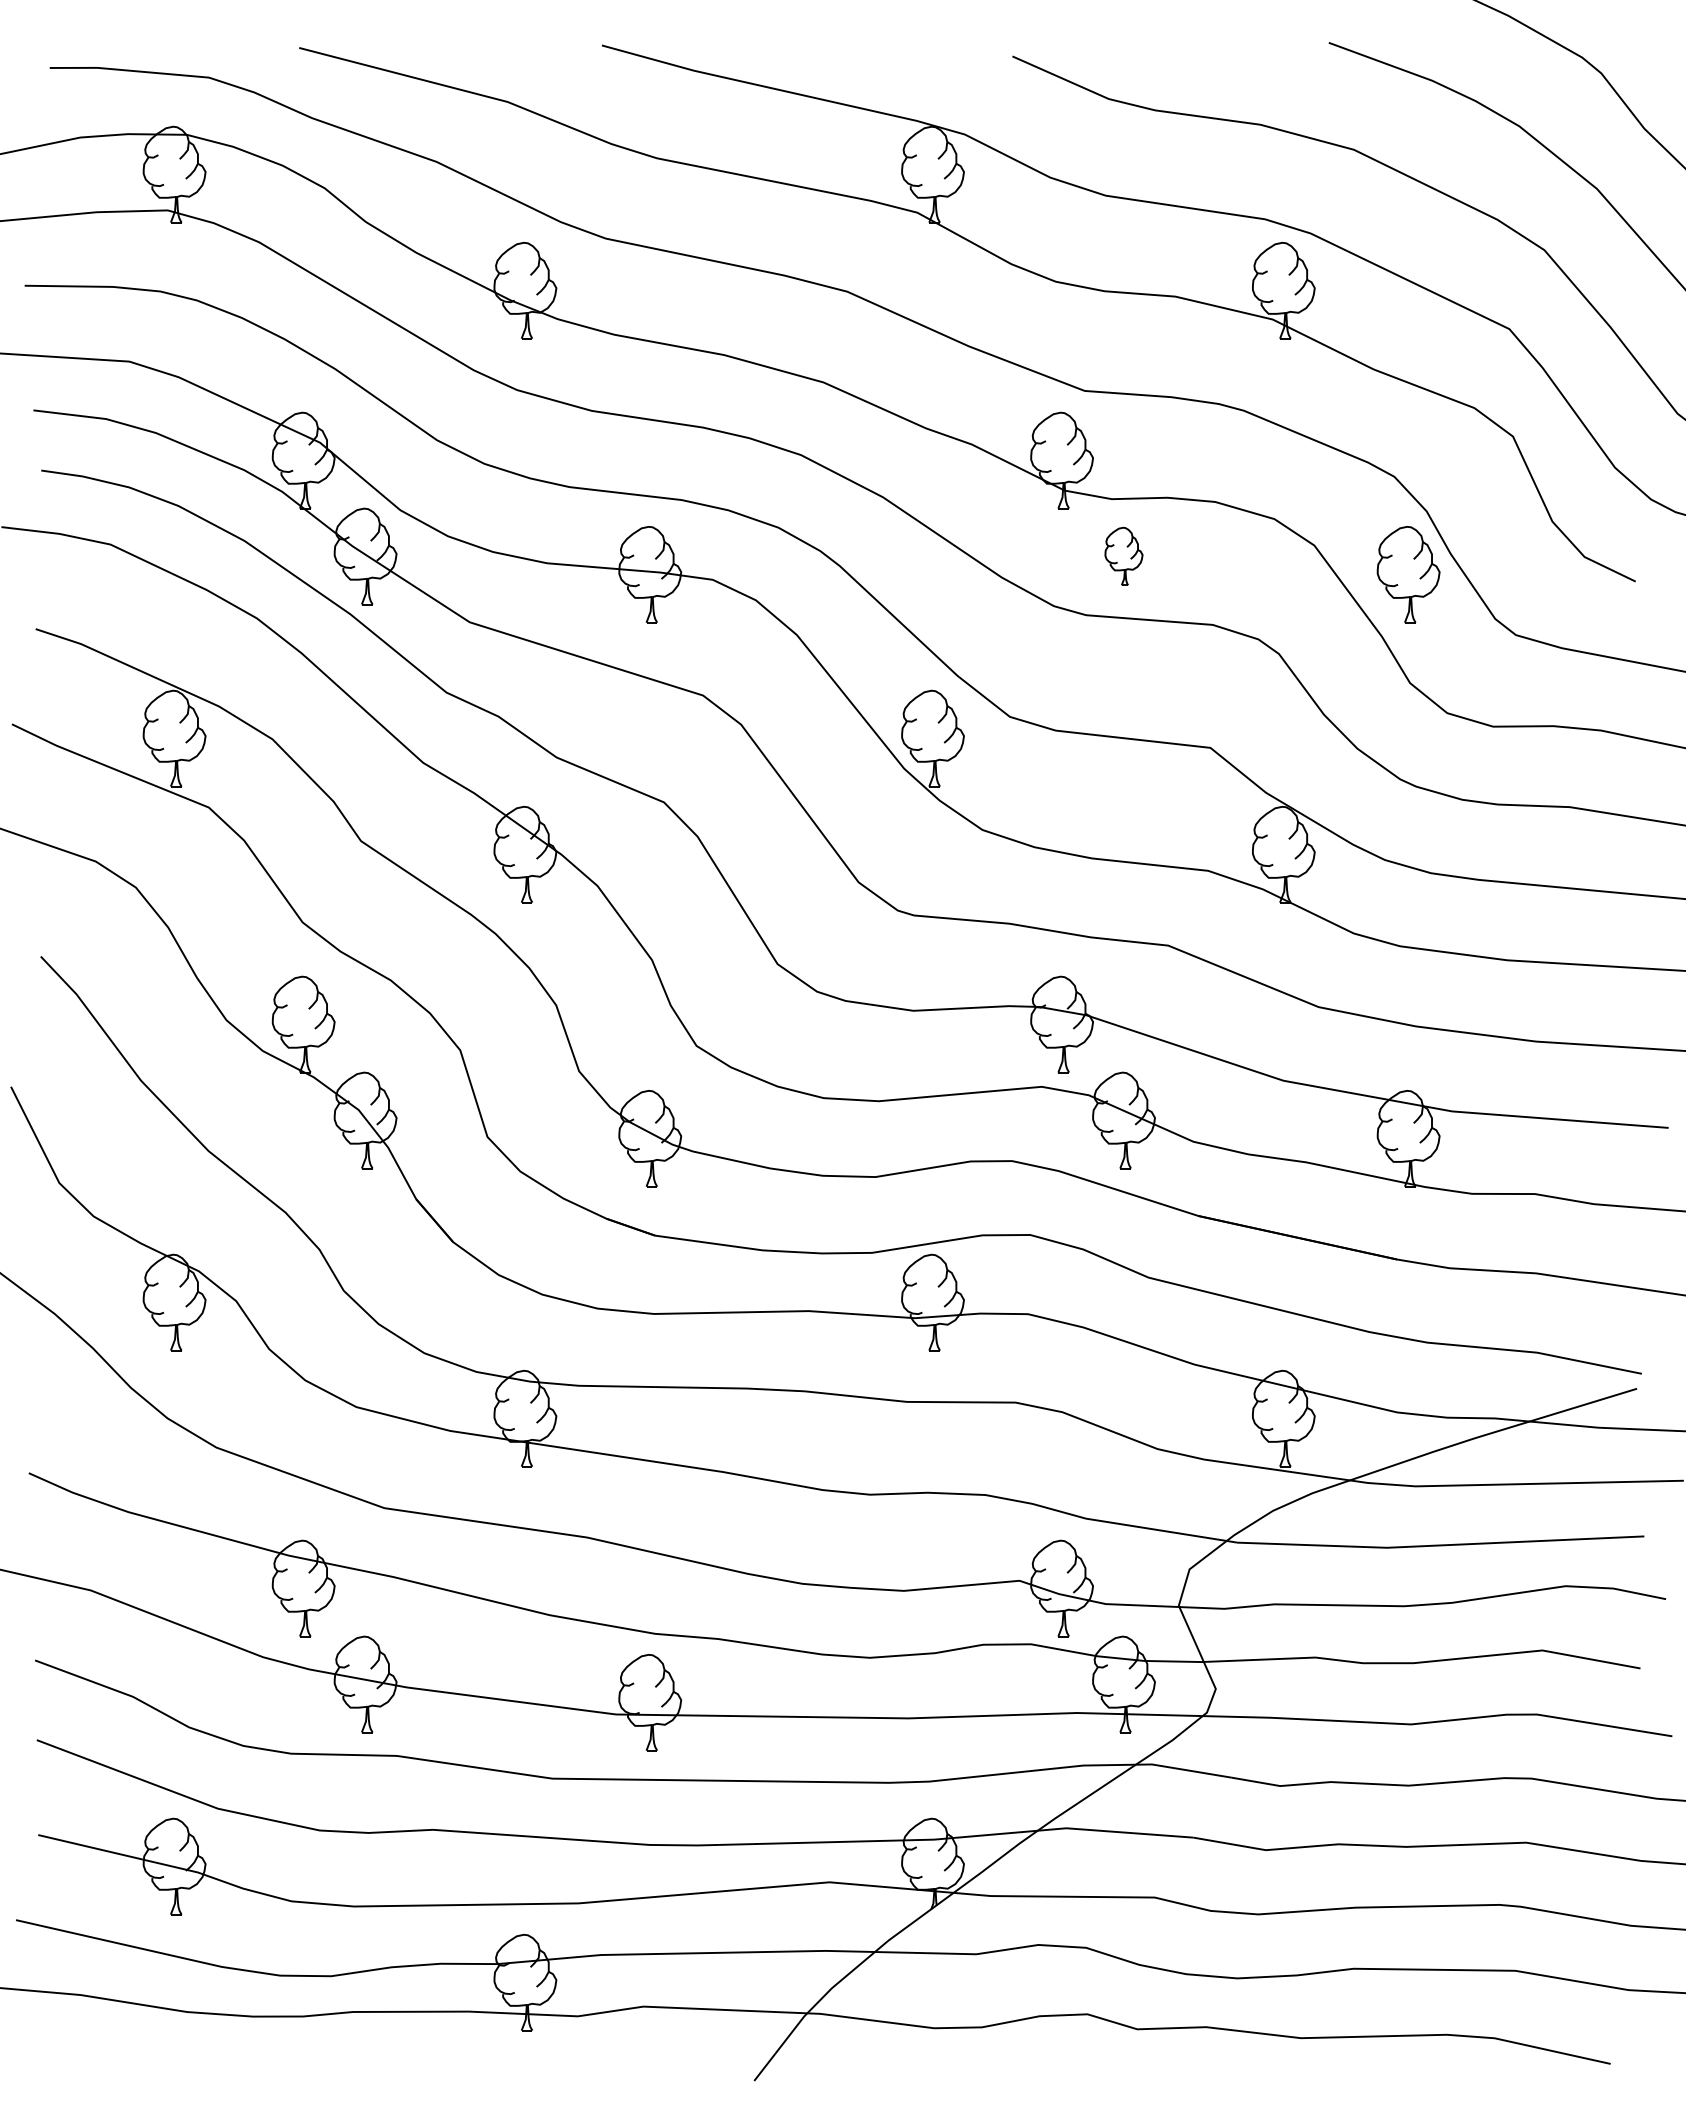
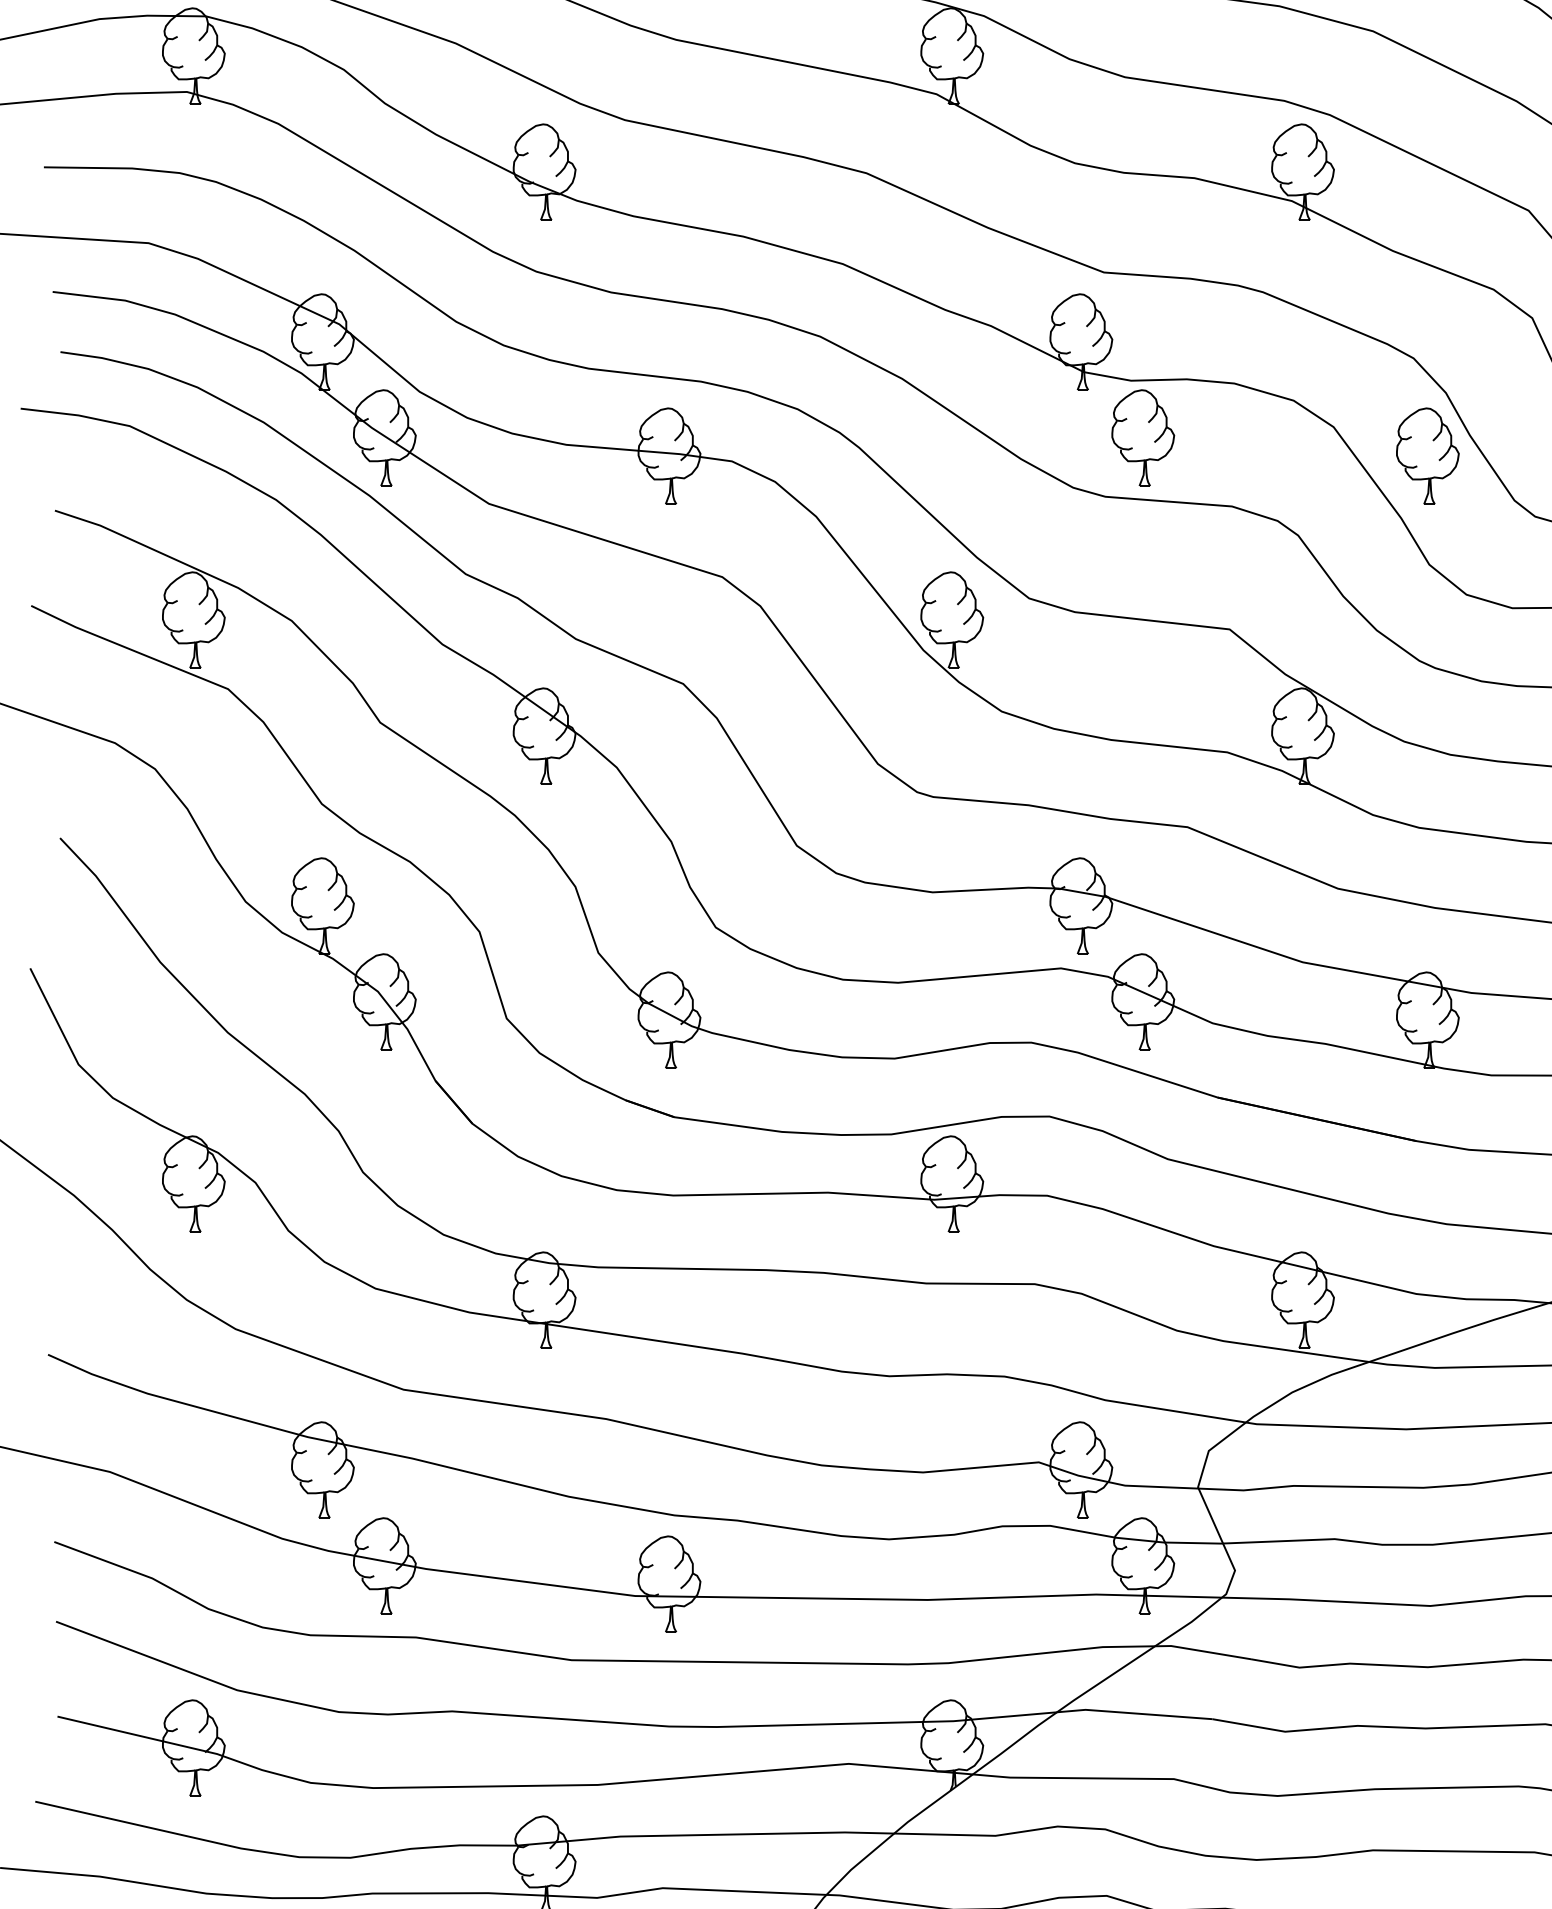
part: (1123, 556) -> (1142, 438), size x1.67

